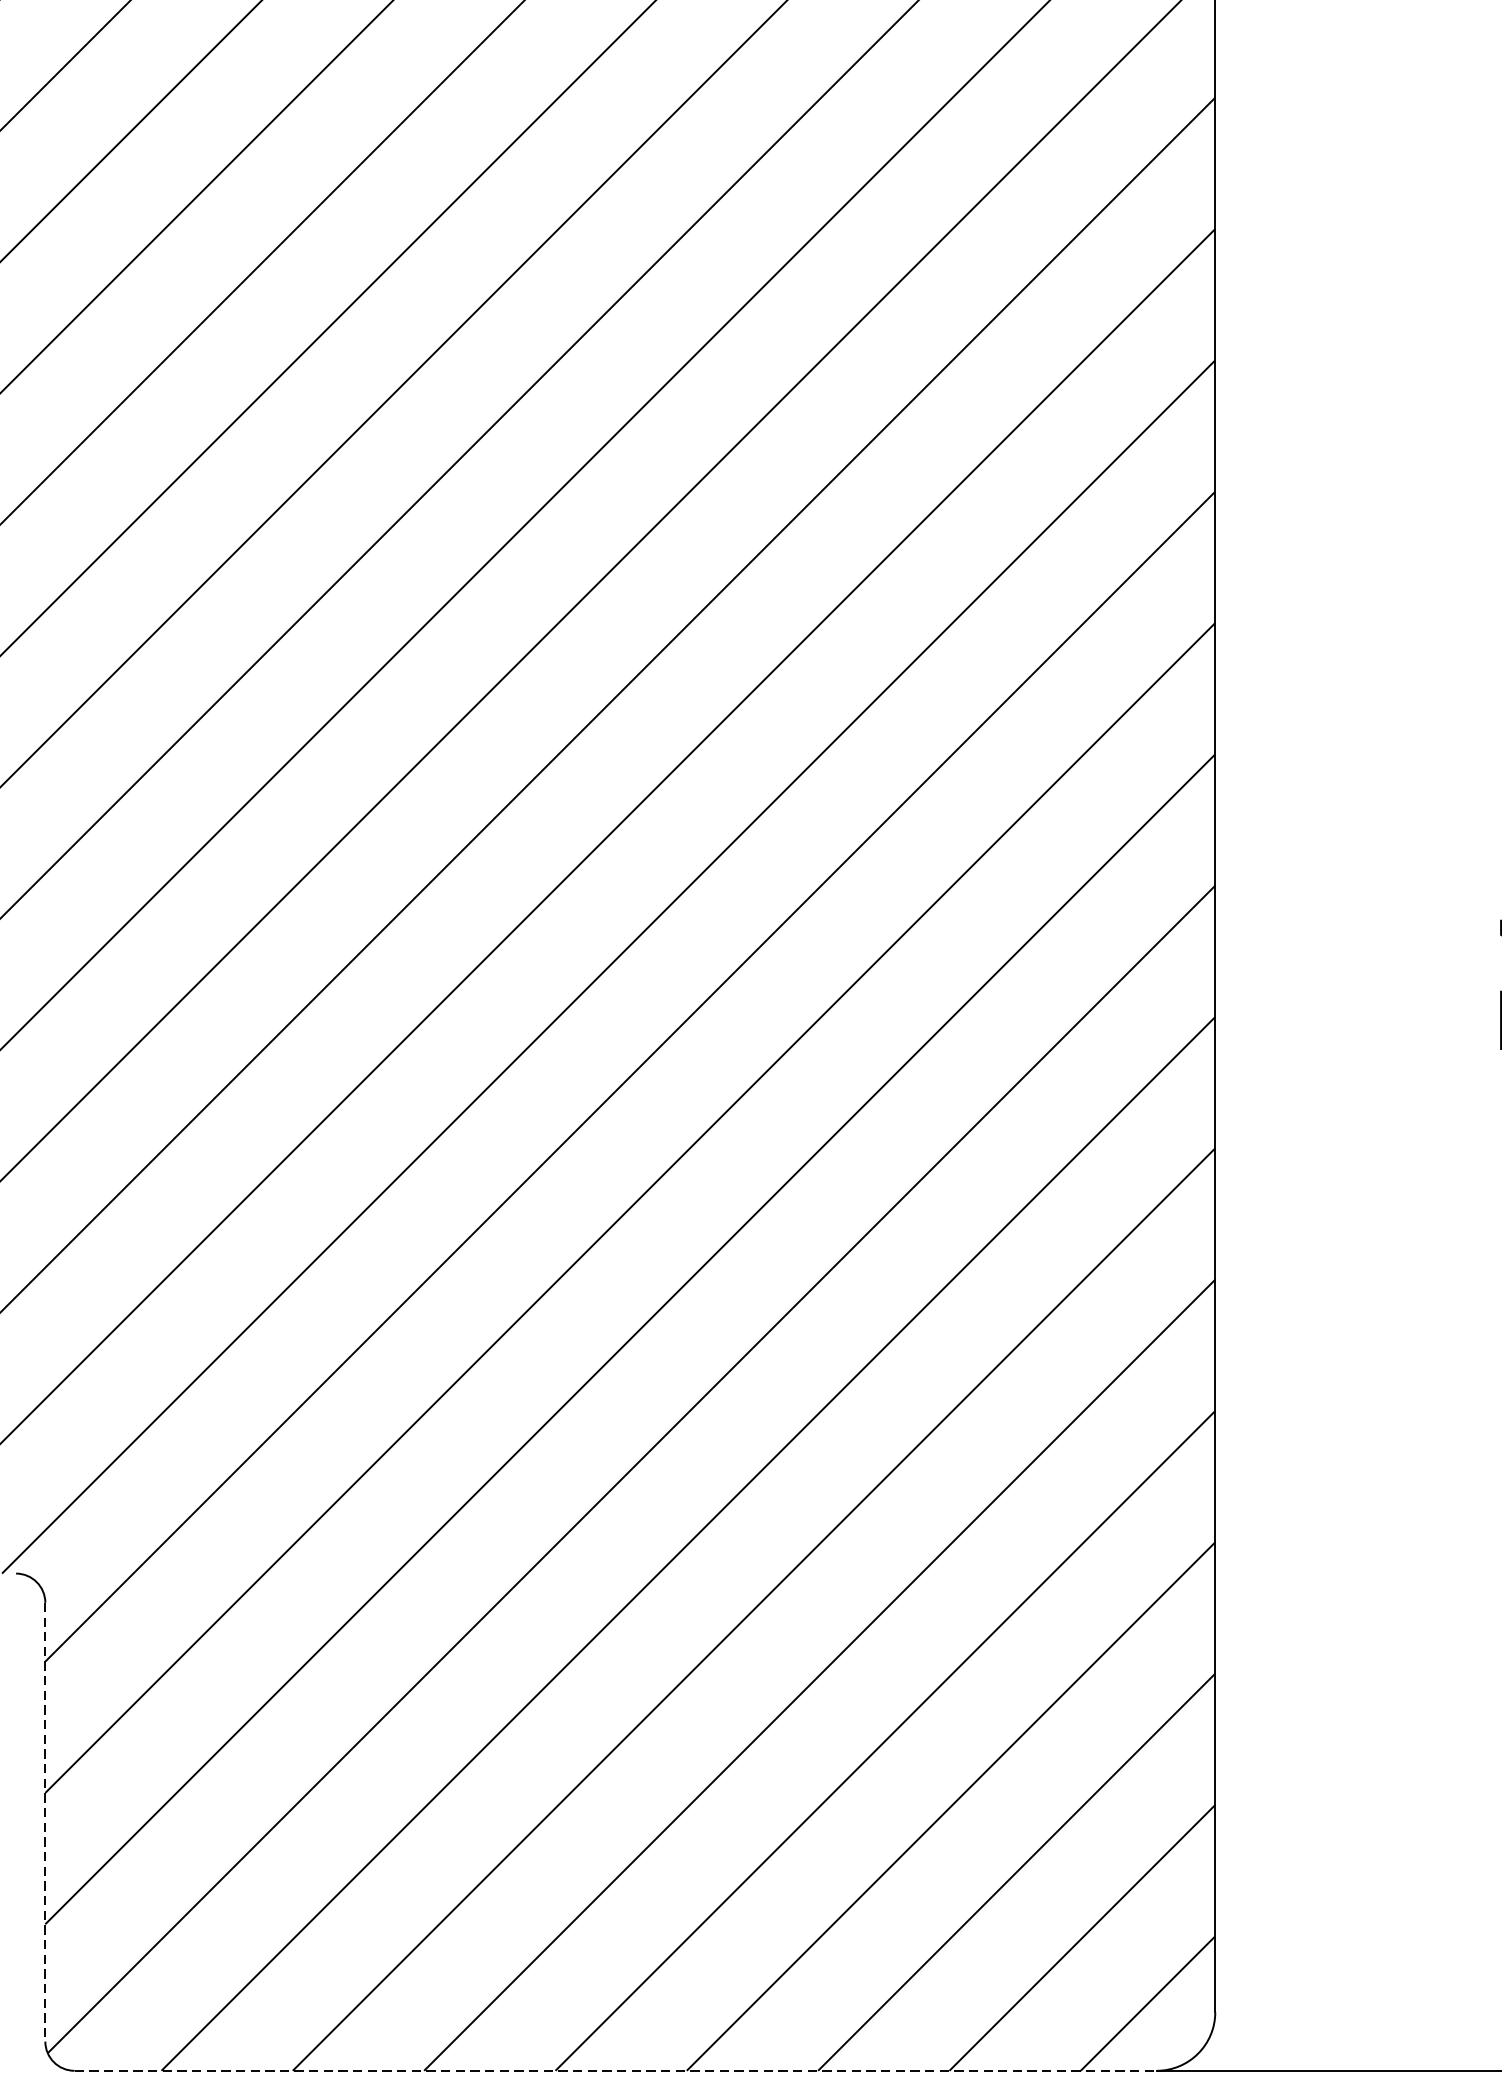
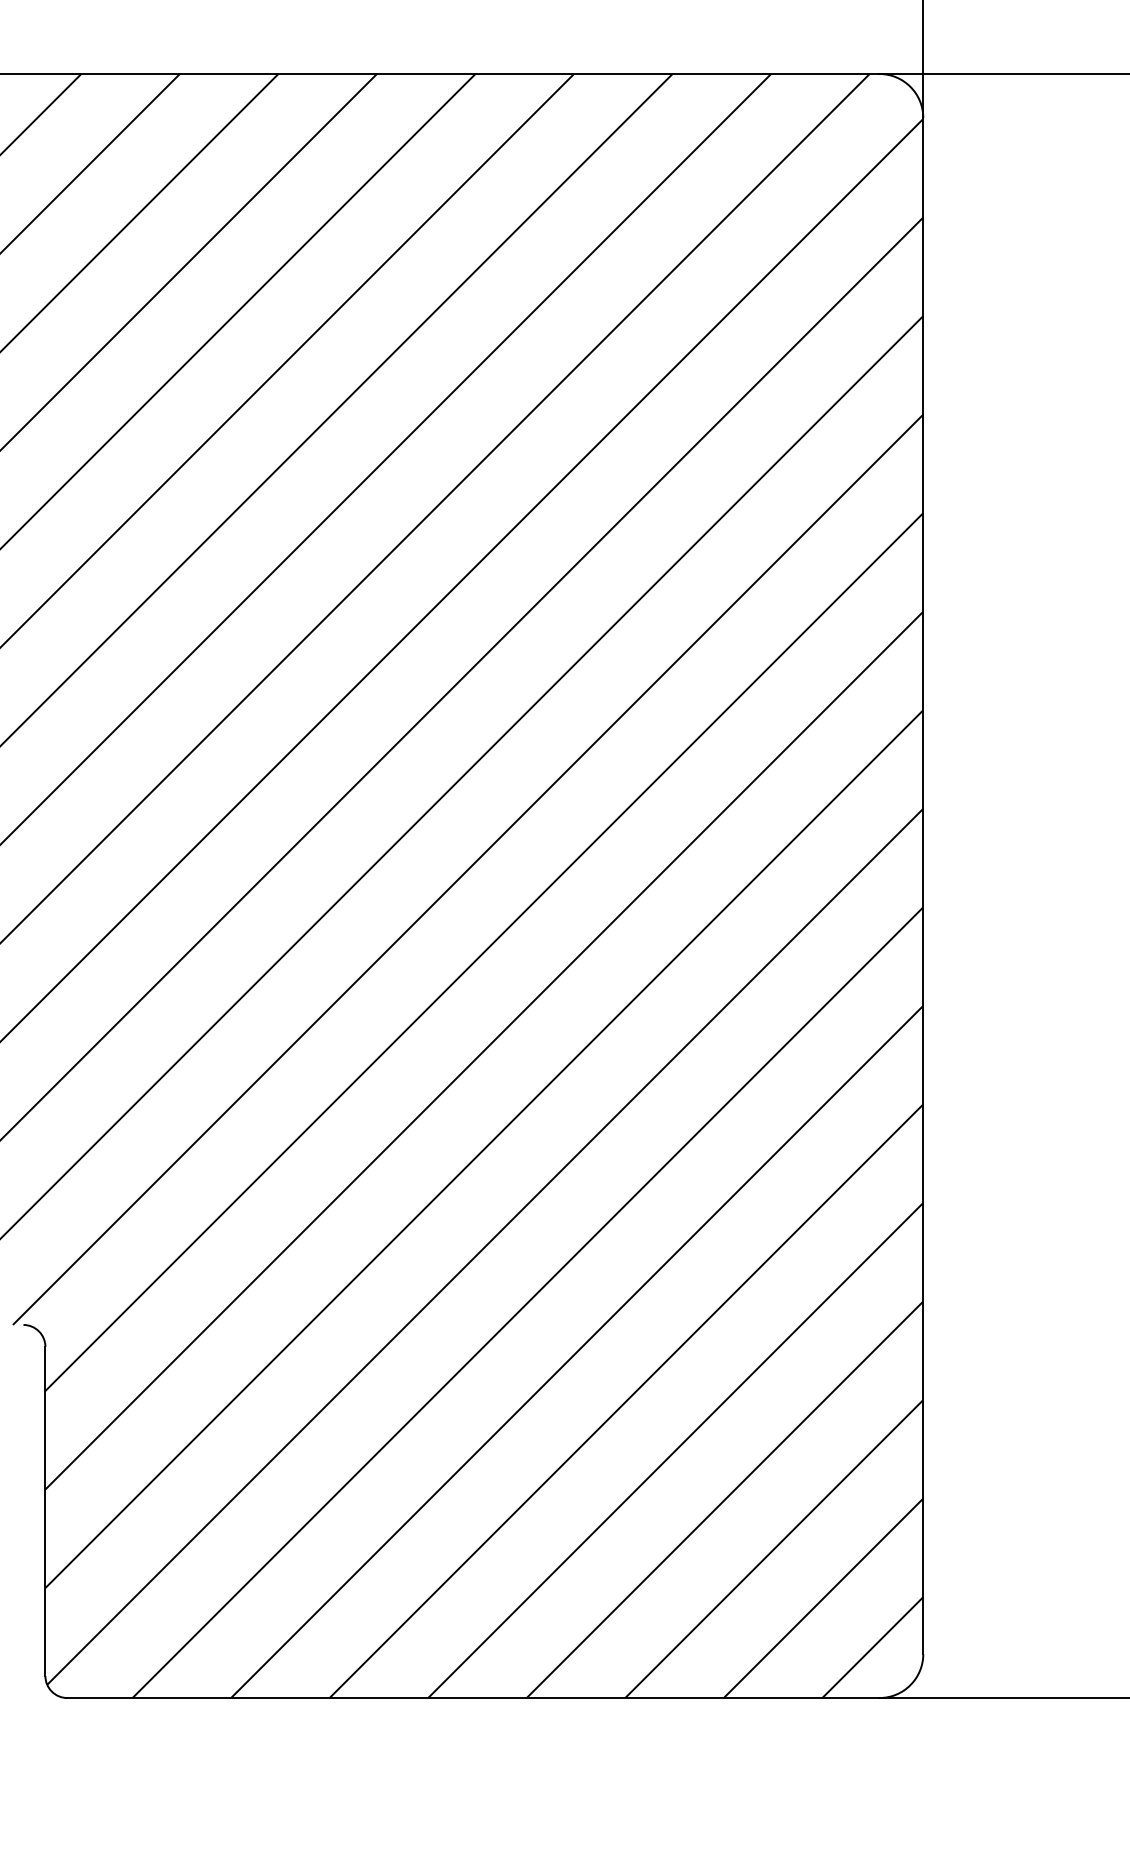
line: (45, 1822) -> (45, 1511), dashed -> solid
line: (615, 2071) -> (473, 1698), dashed -> solid

